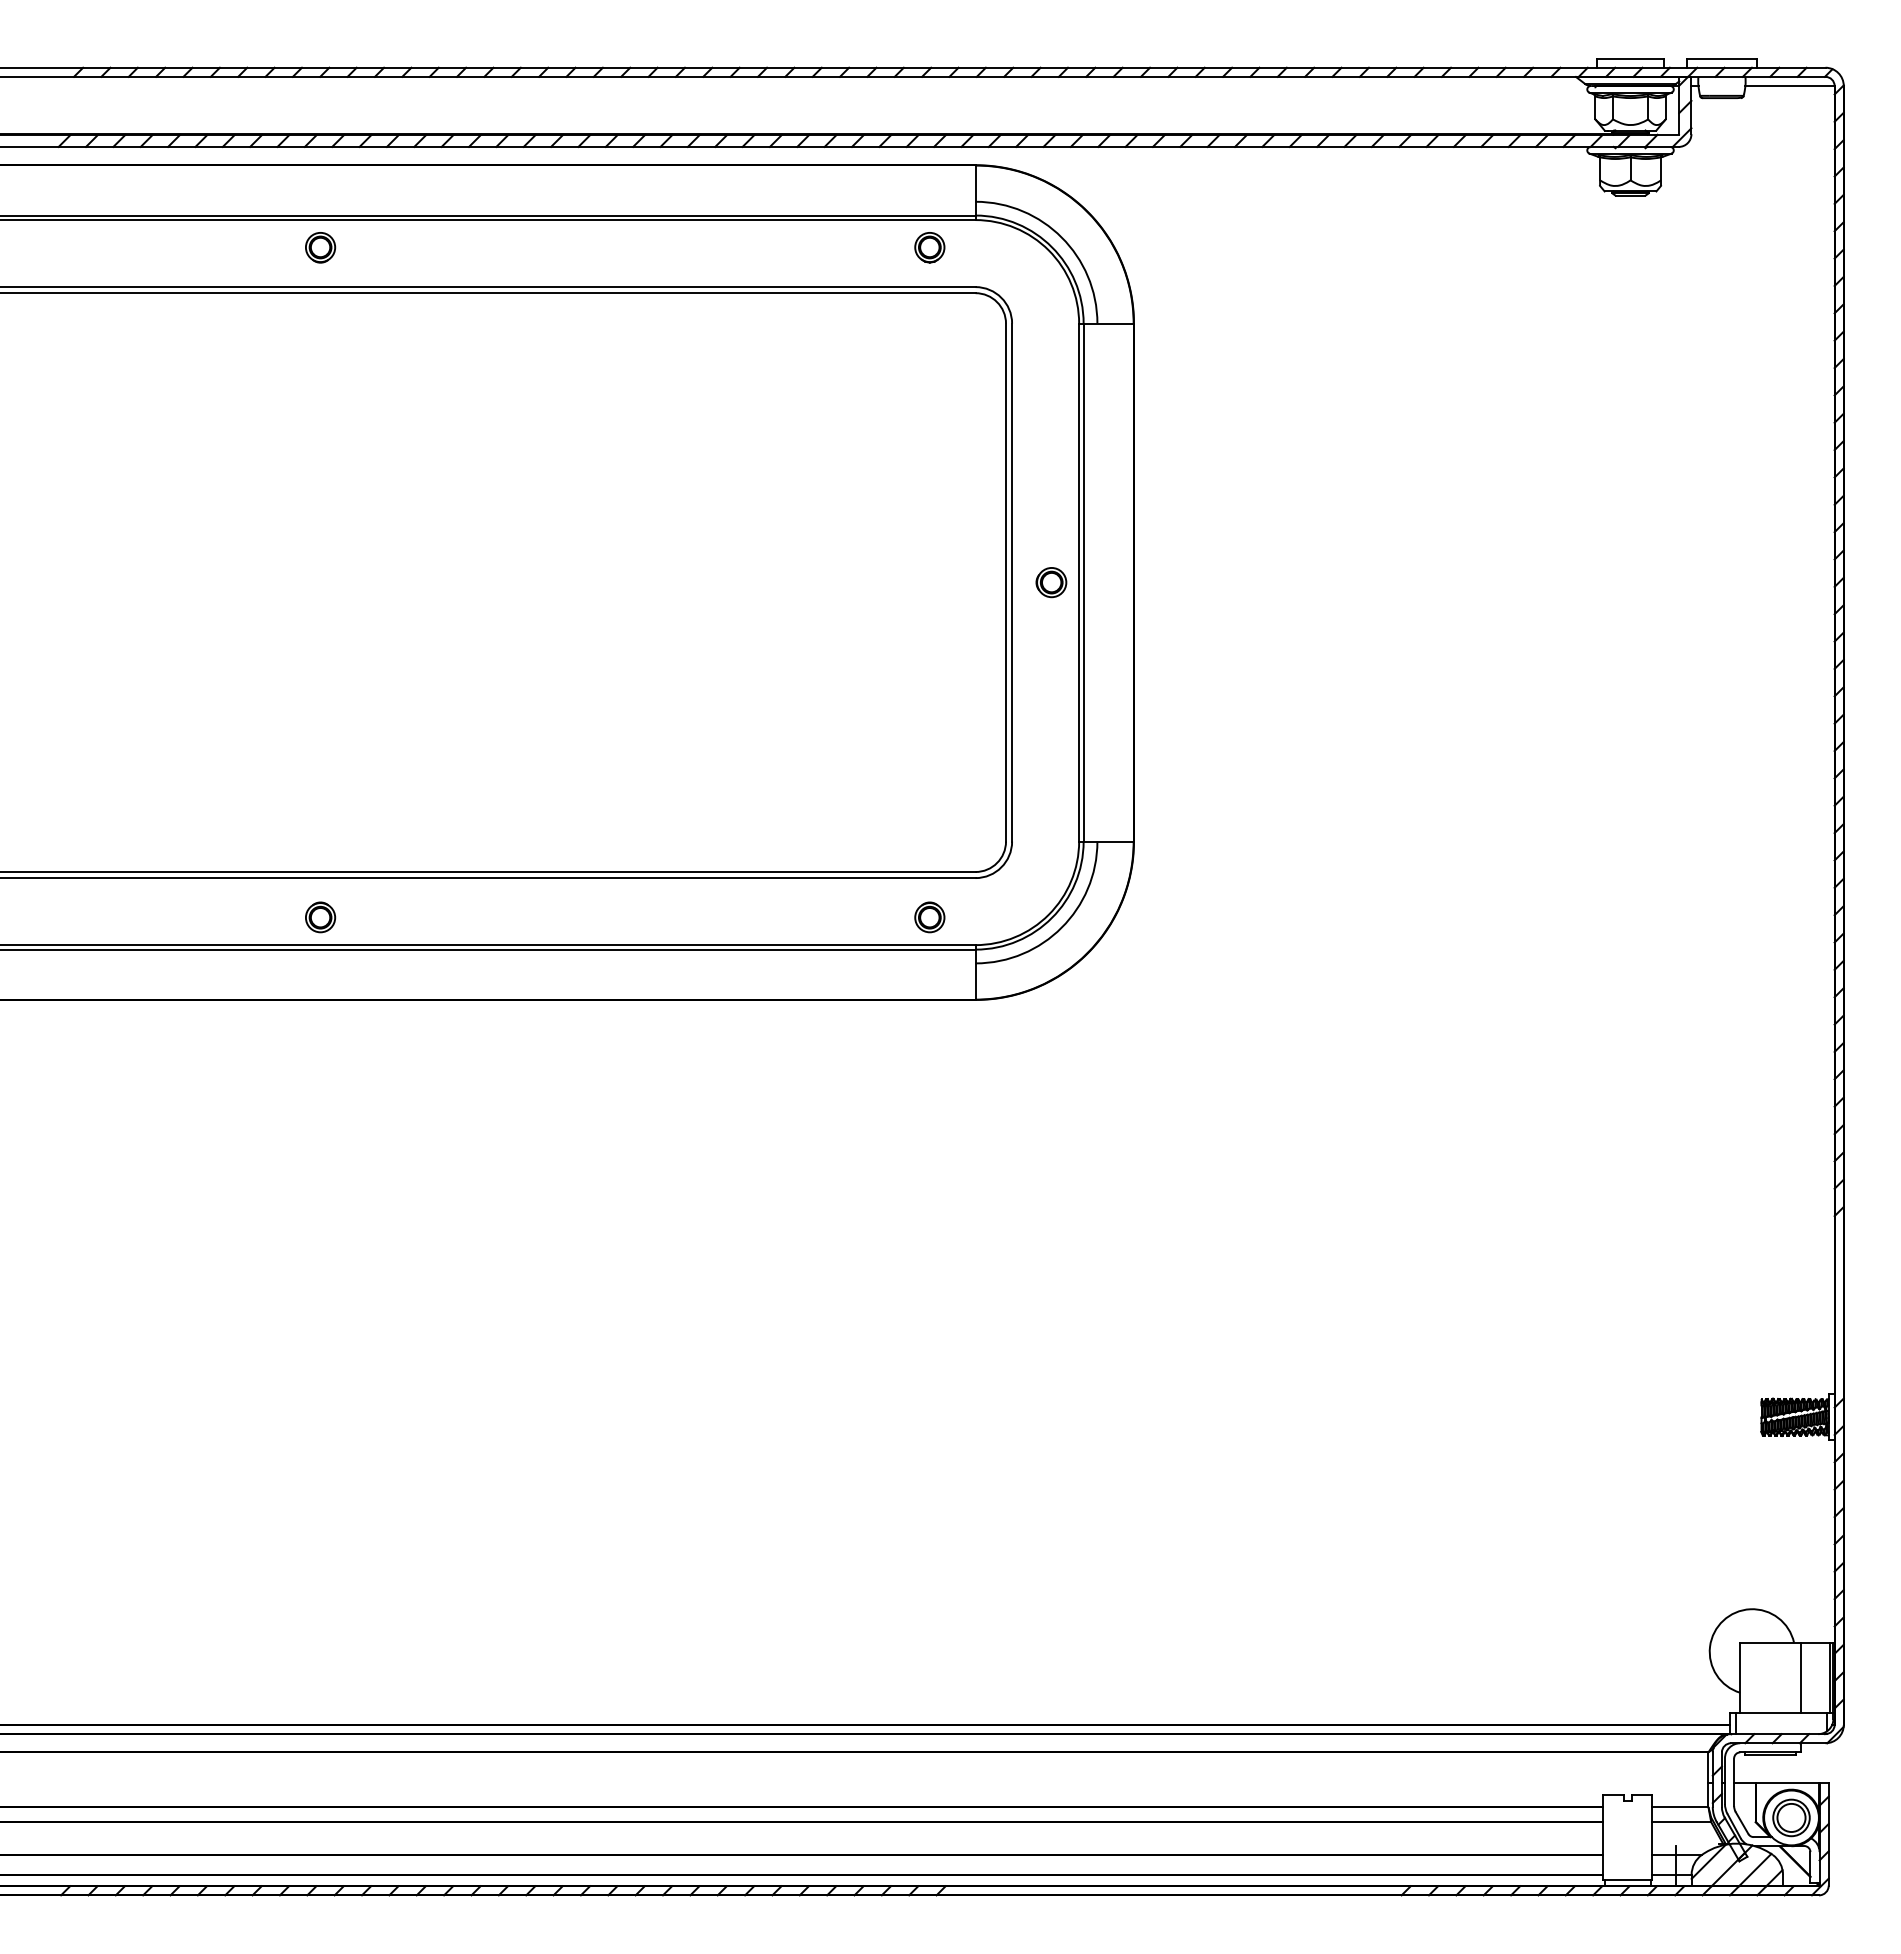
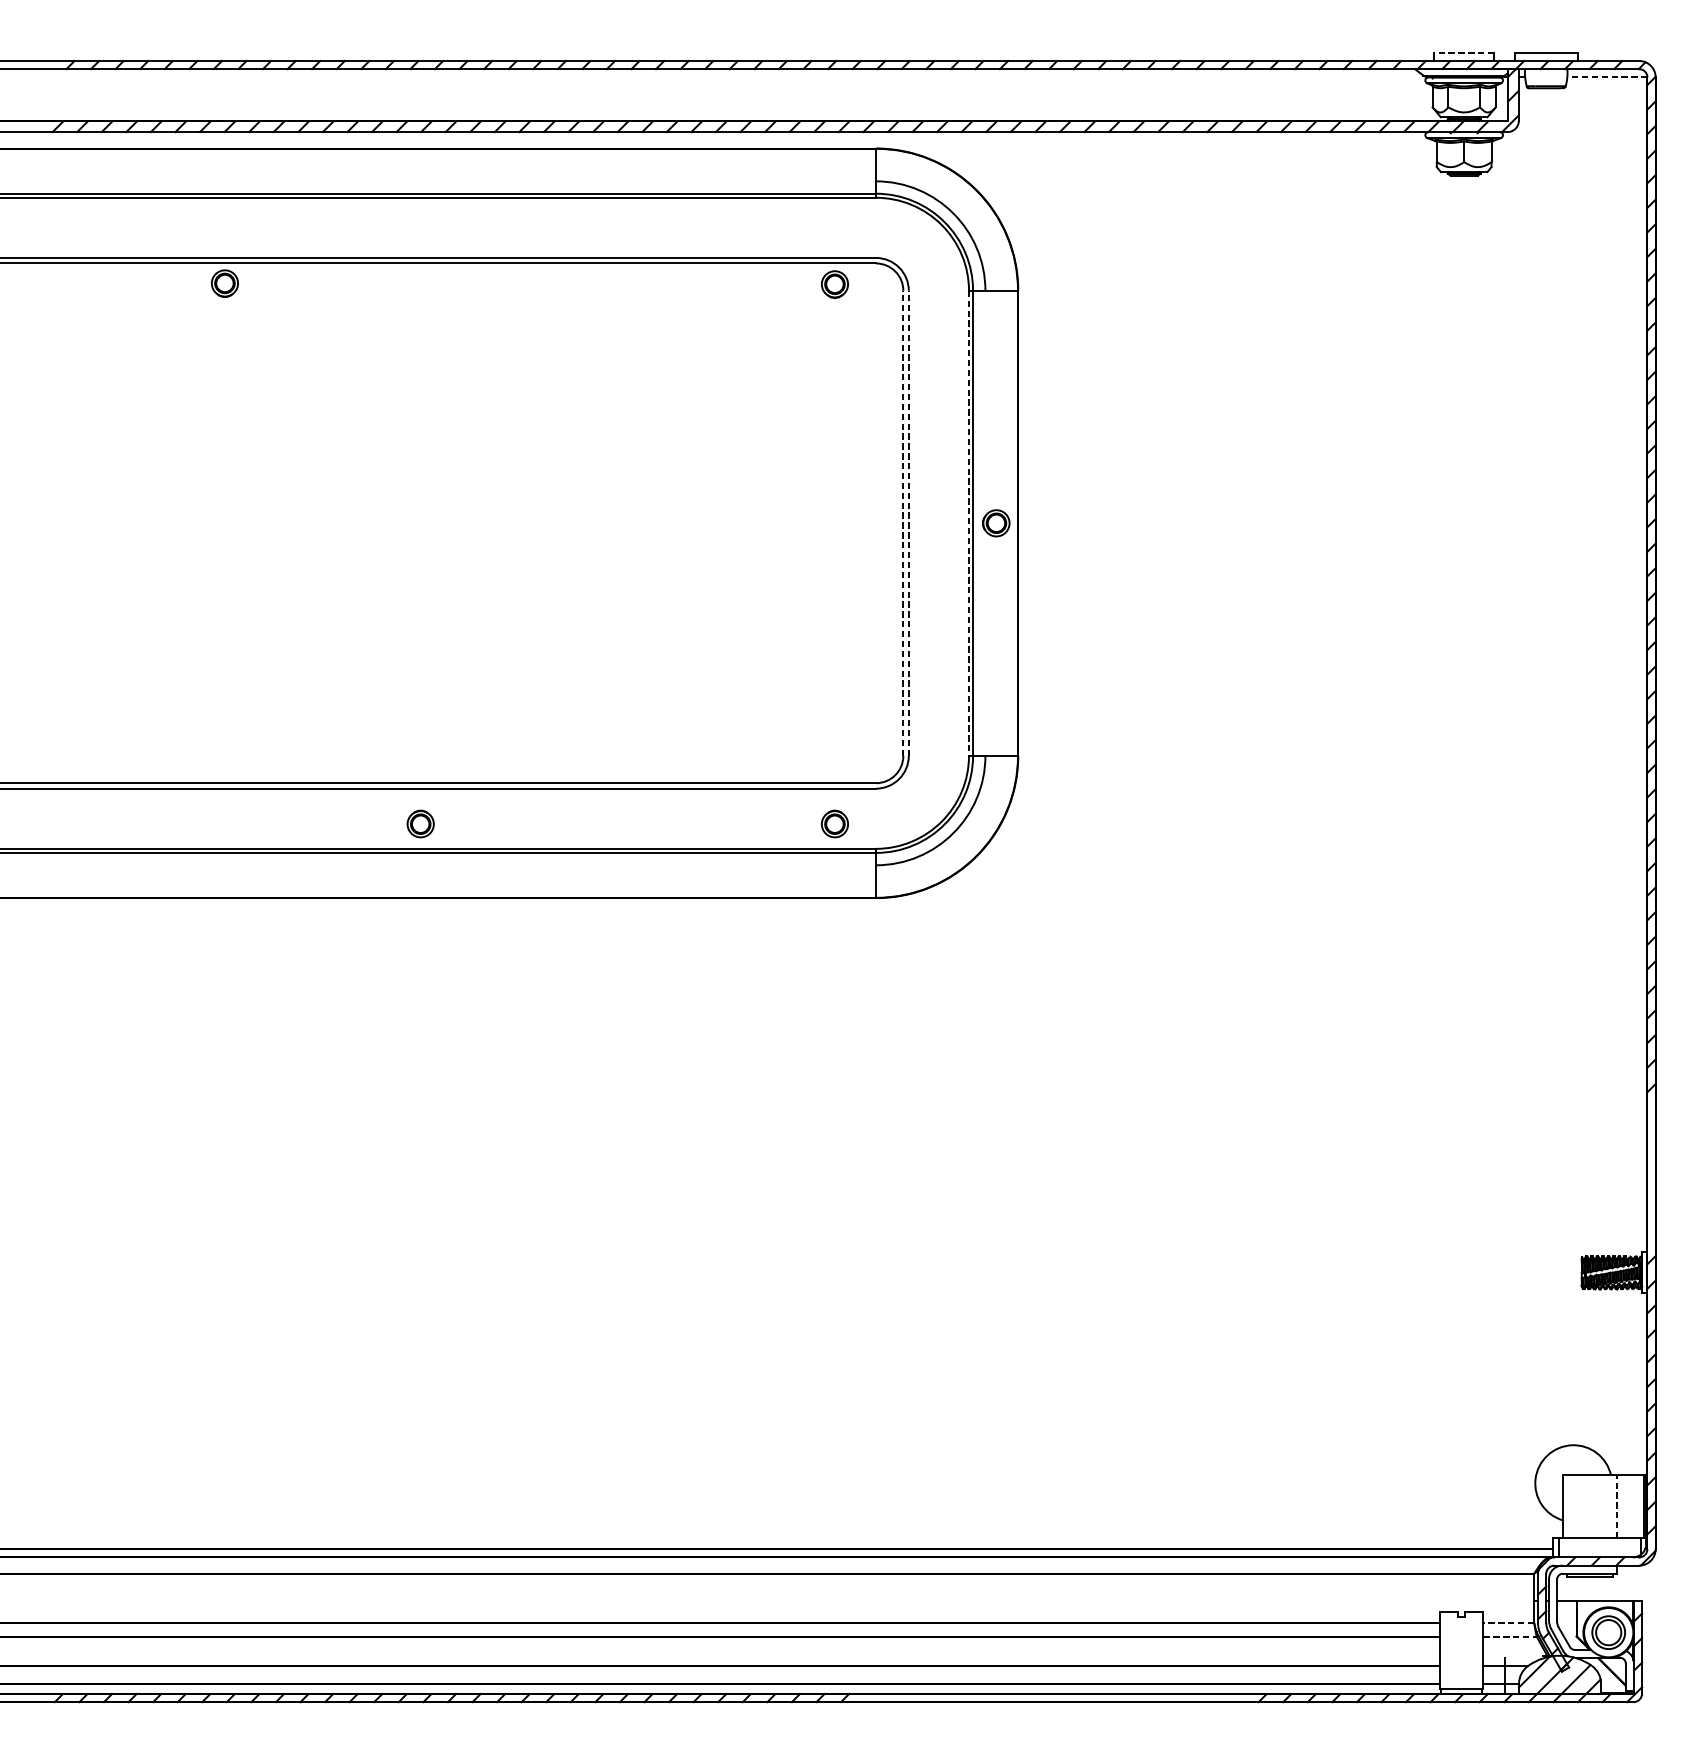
line: (1630, 58) -> (1464, 52), solid -> dashed
line: (1789, 86) -> (1606, 77), solid -> dashed
part: (320, 247) -> (224, 283), moved
part: (929, 247) -> (834, 284), moved
line: (1006, 582) -> (903, 523), solid -> dashed
line: (1012, 582) -> (909, 523), solid -> dashed
part: (1051, 582) -> (996, 523), moved
line: (1079, 582) -> (969, 523), solid -> dashed
part: (320, 917) -> (420, 824), moved
line: (1800, 1677) -> (1616, 1506), solid -> dashed
line: (1679, 1807) -> (1508, 1623), solid -> dashed
line: (1681, 1822) -> (1509, 1636), solid -> dashed

